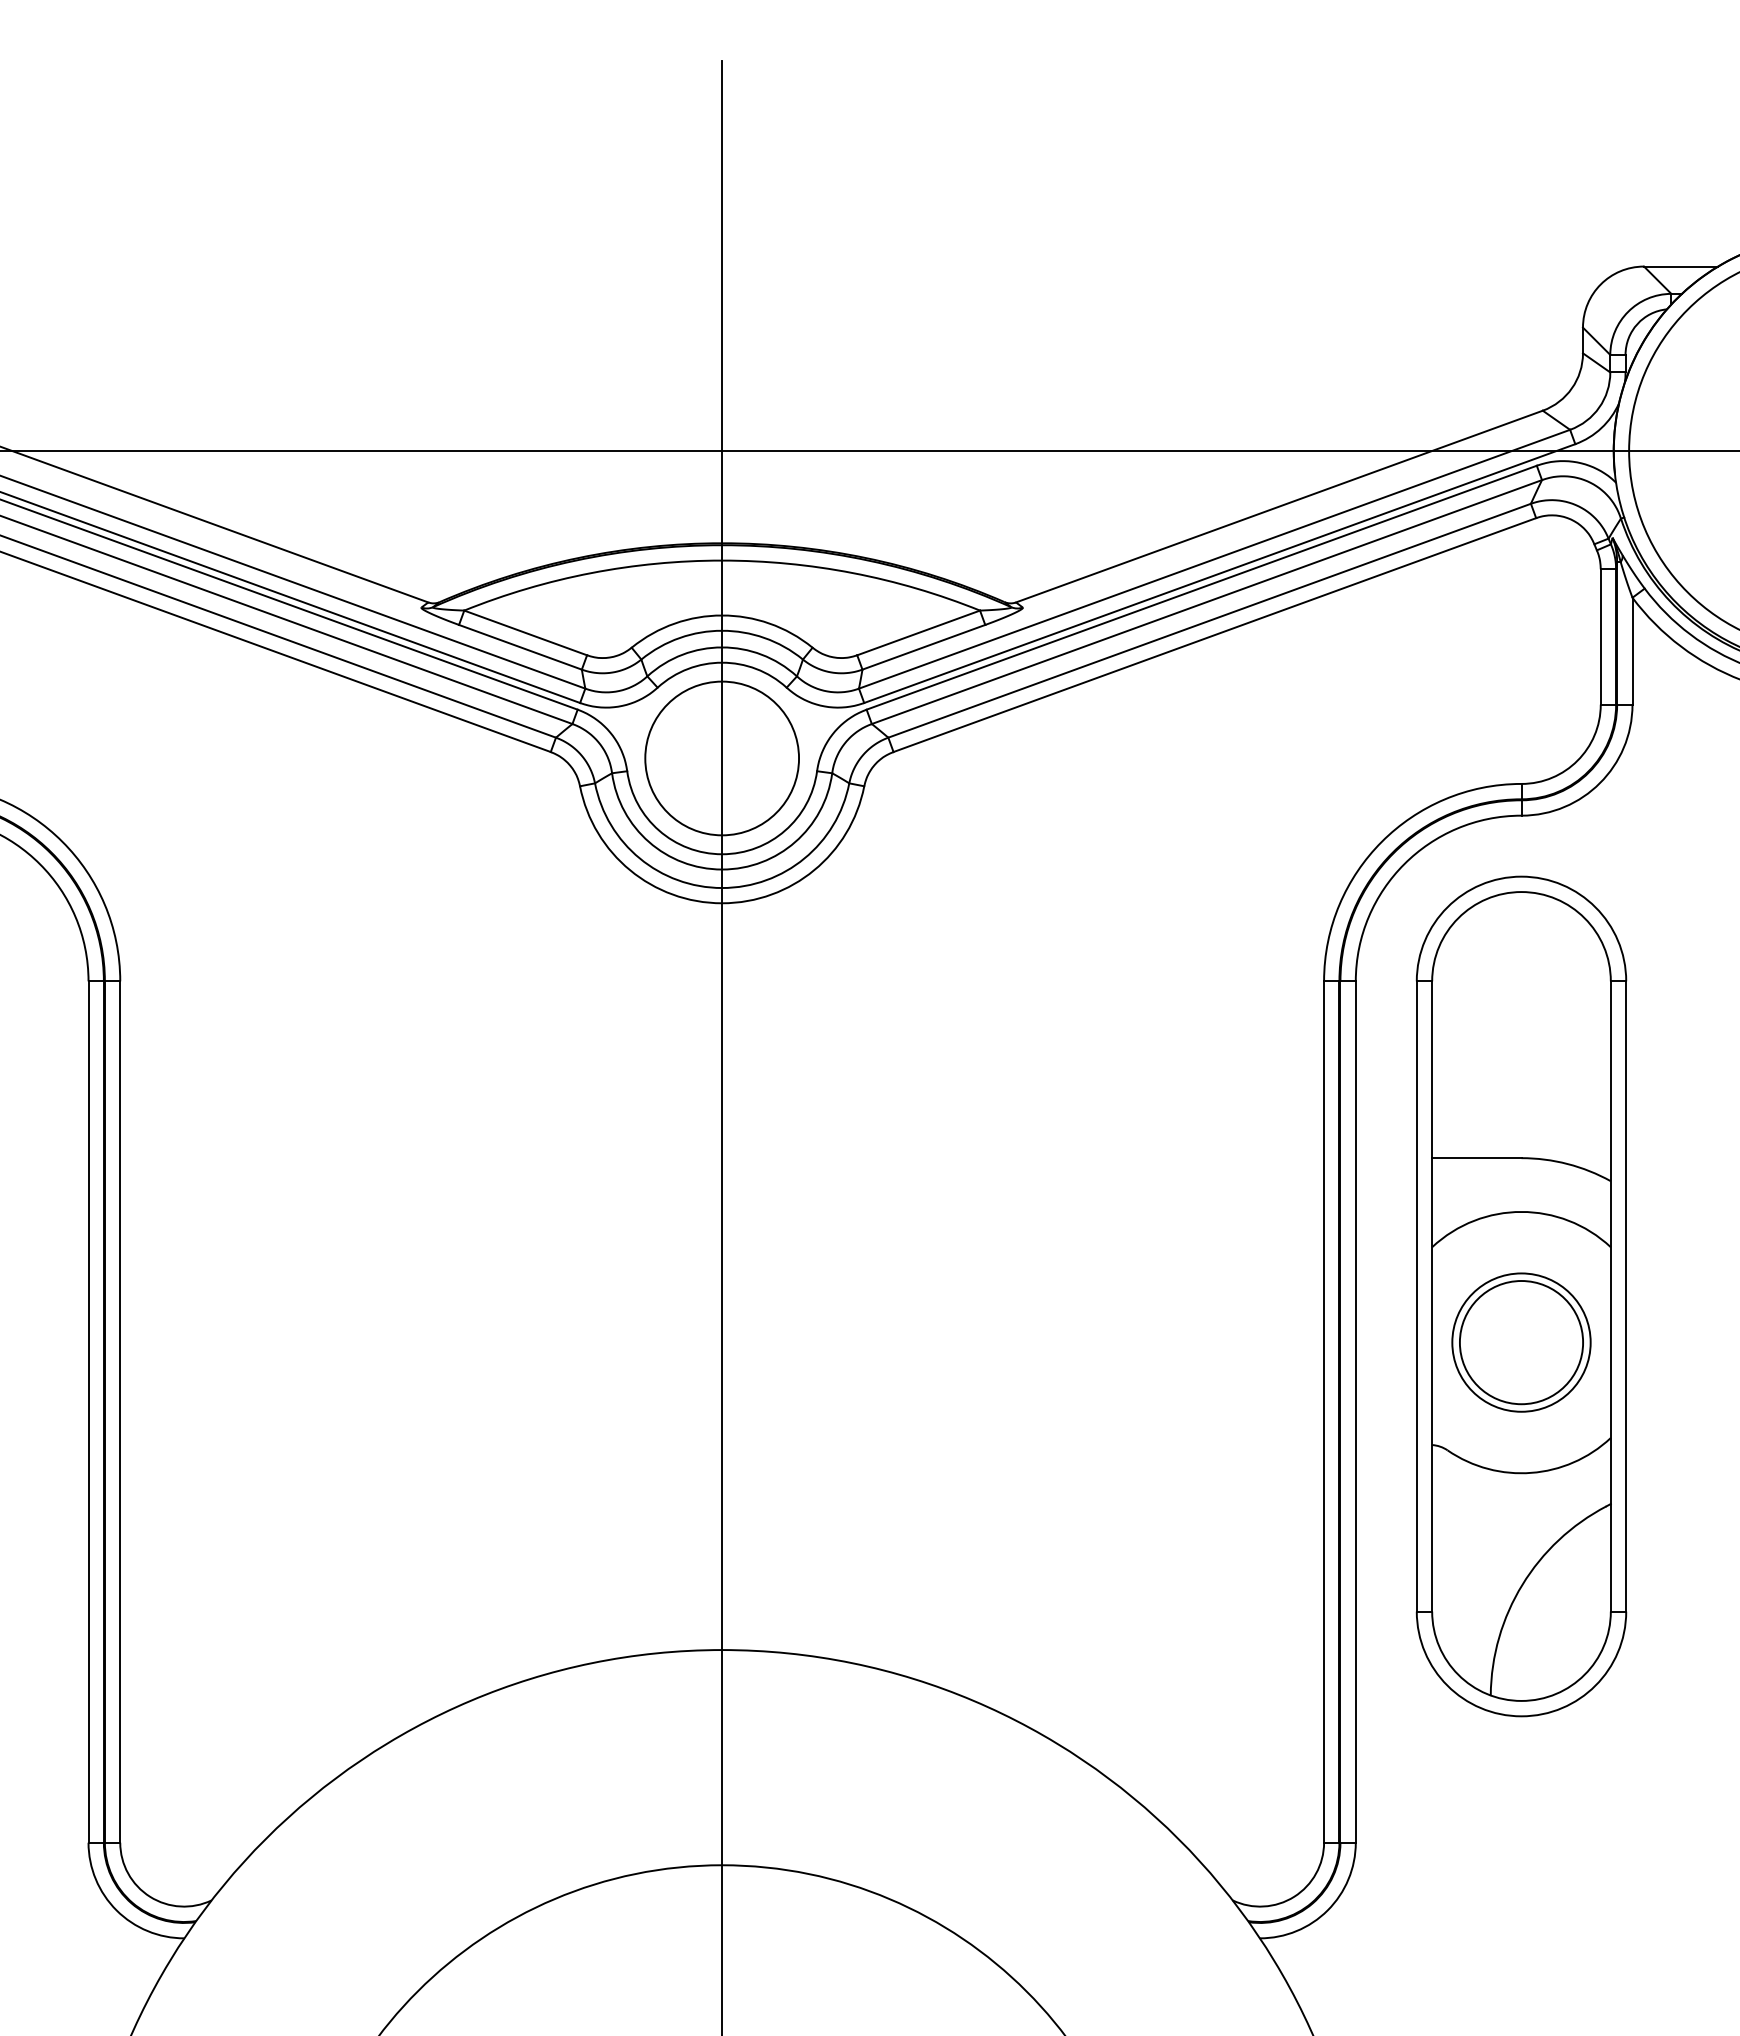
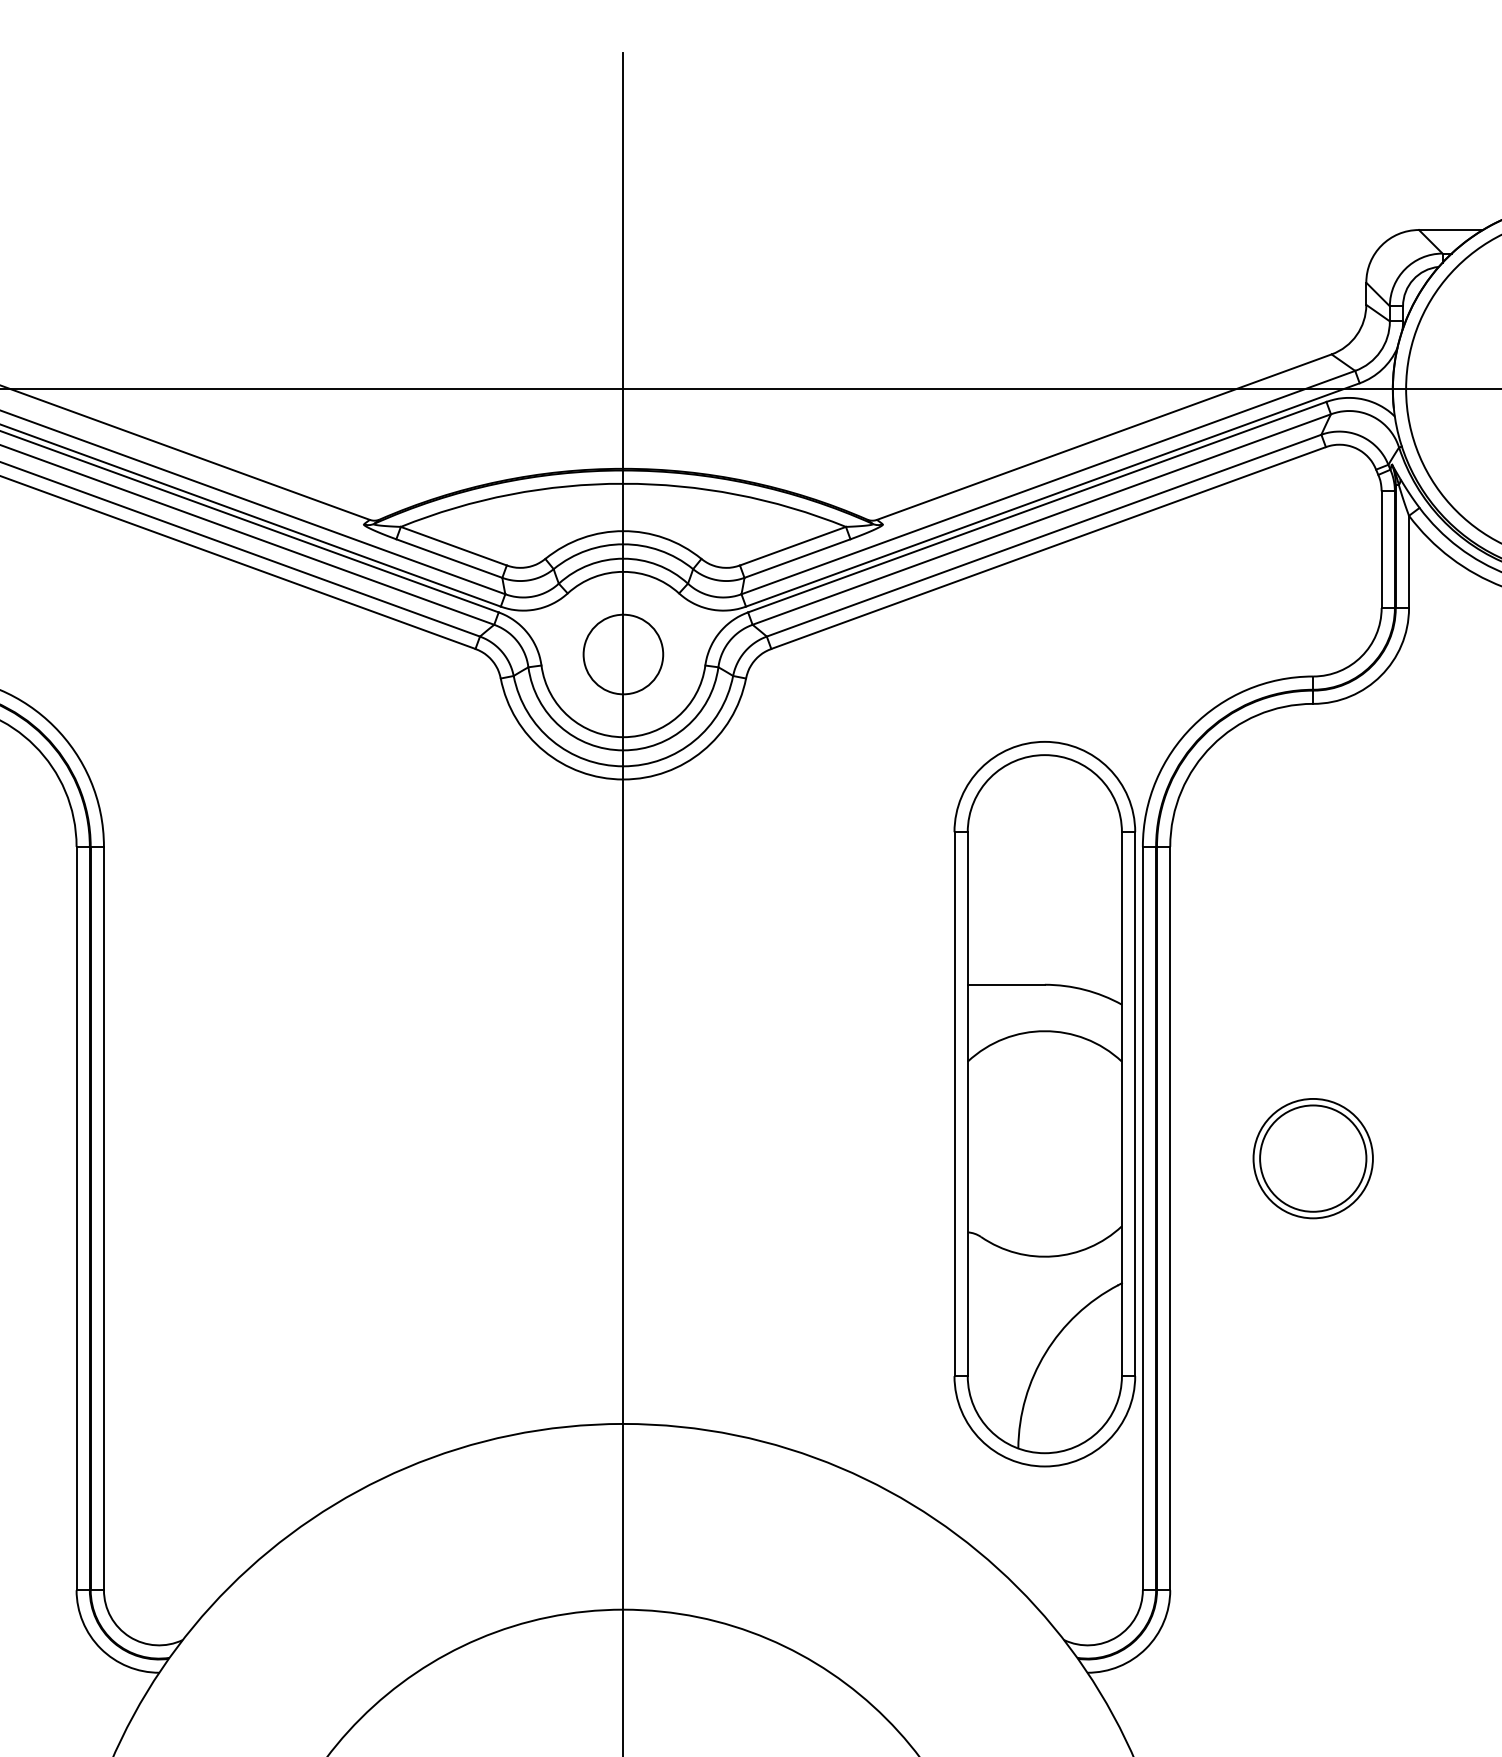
circle: (722, 758) -> (623, 654), size x0.6
part: (1521, 1296) -> (1044, 1104), moved

